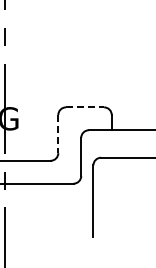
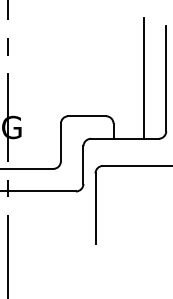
line: (142, 69) -> (143, 78), added
line: (85, 107) -> (87, 116), dashed -> solid
line: (57, 134) -> (60, 142), dashed -> solid

